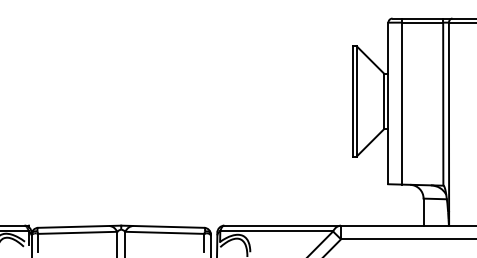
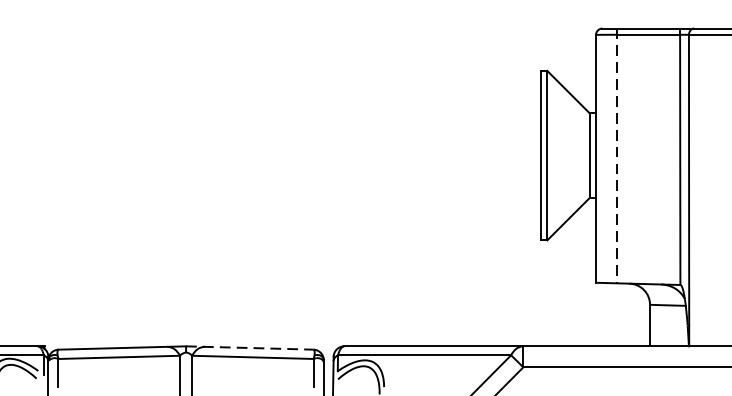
line: (402, 102) -> (617, 157), solid -> dashed
line: (162, 226) -> (249, 347), solid -> dashed

